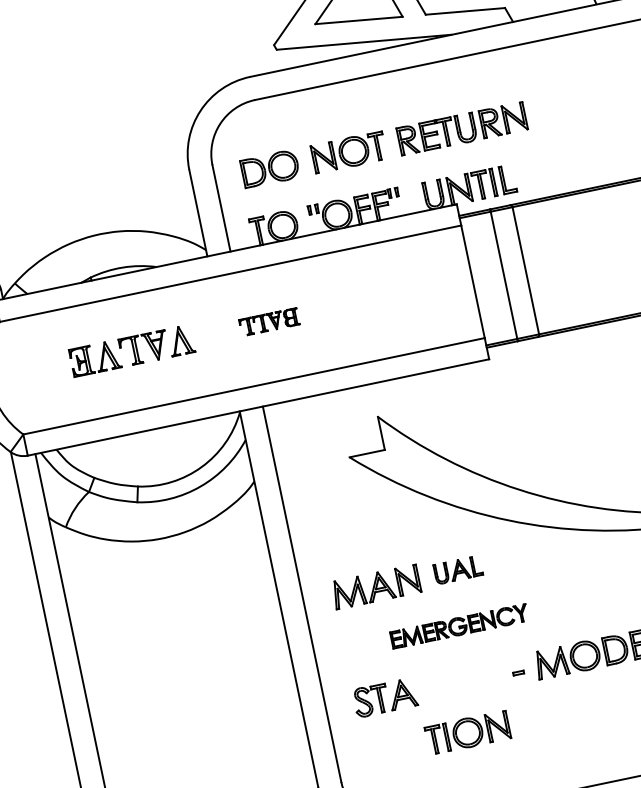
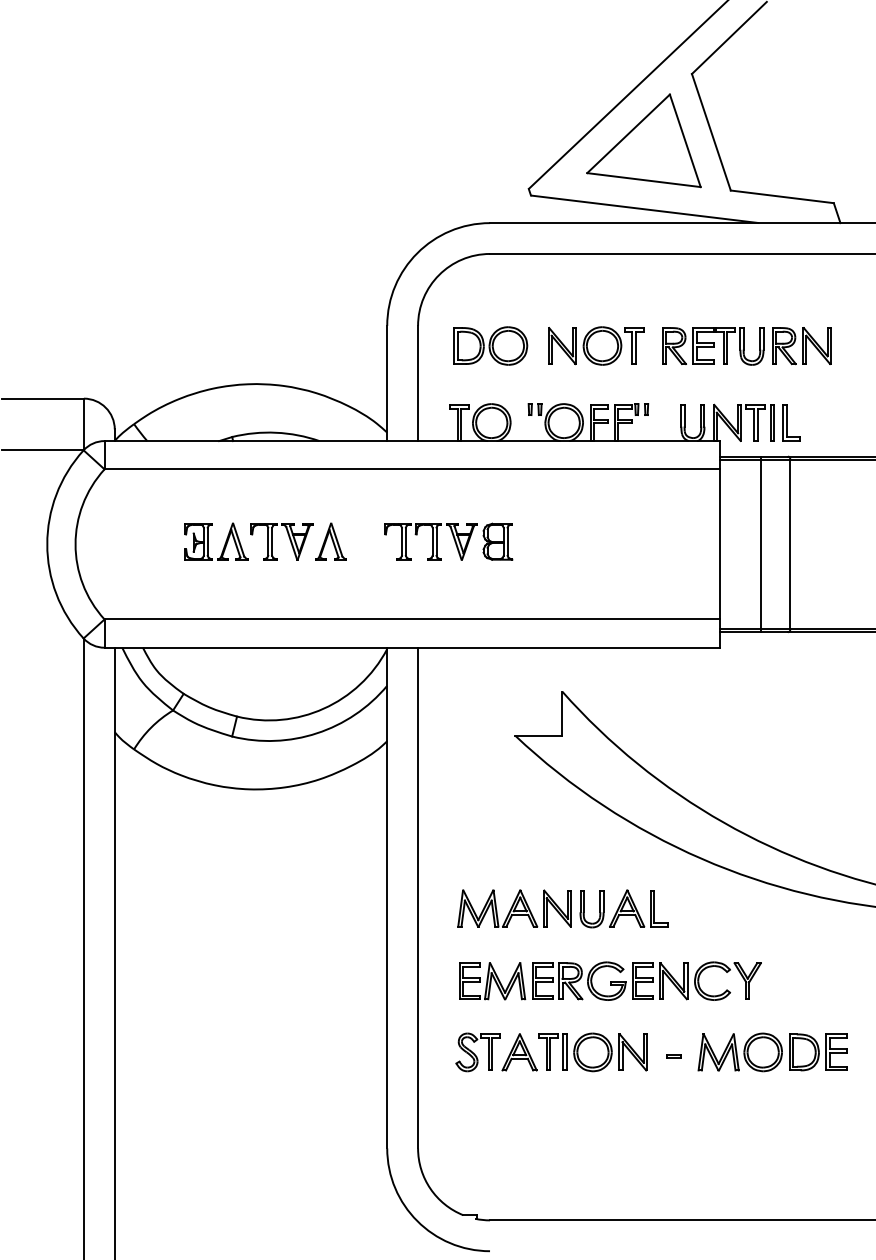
part: (269, 322) -> (448, 541), size x1.67
part: (457, 569) -> (623, 908), size x1.43
part: (459, 625) -> (610, 980), size x1.67
part: (467, 733) -> (592, 1052), moved

